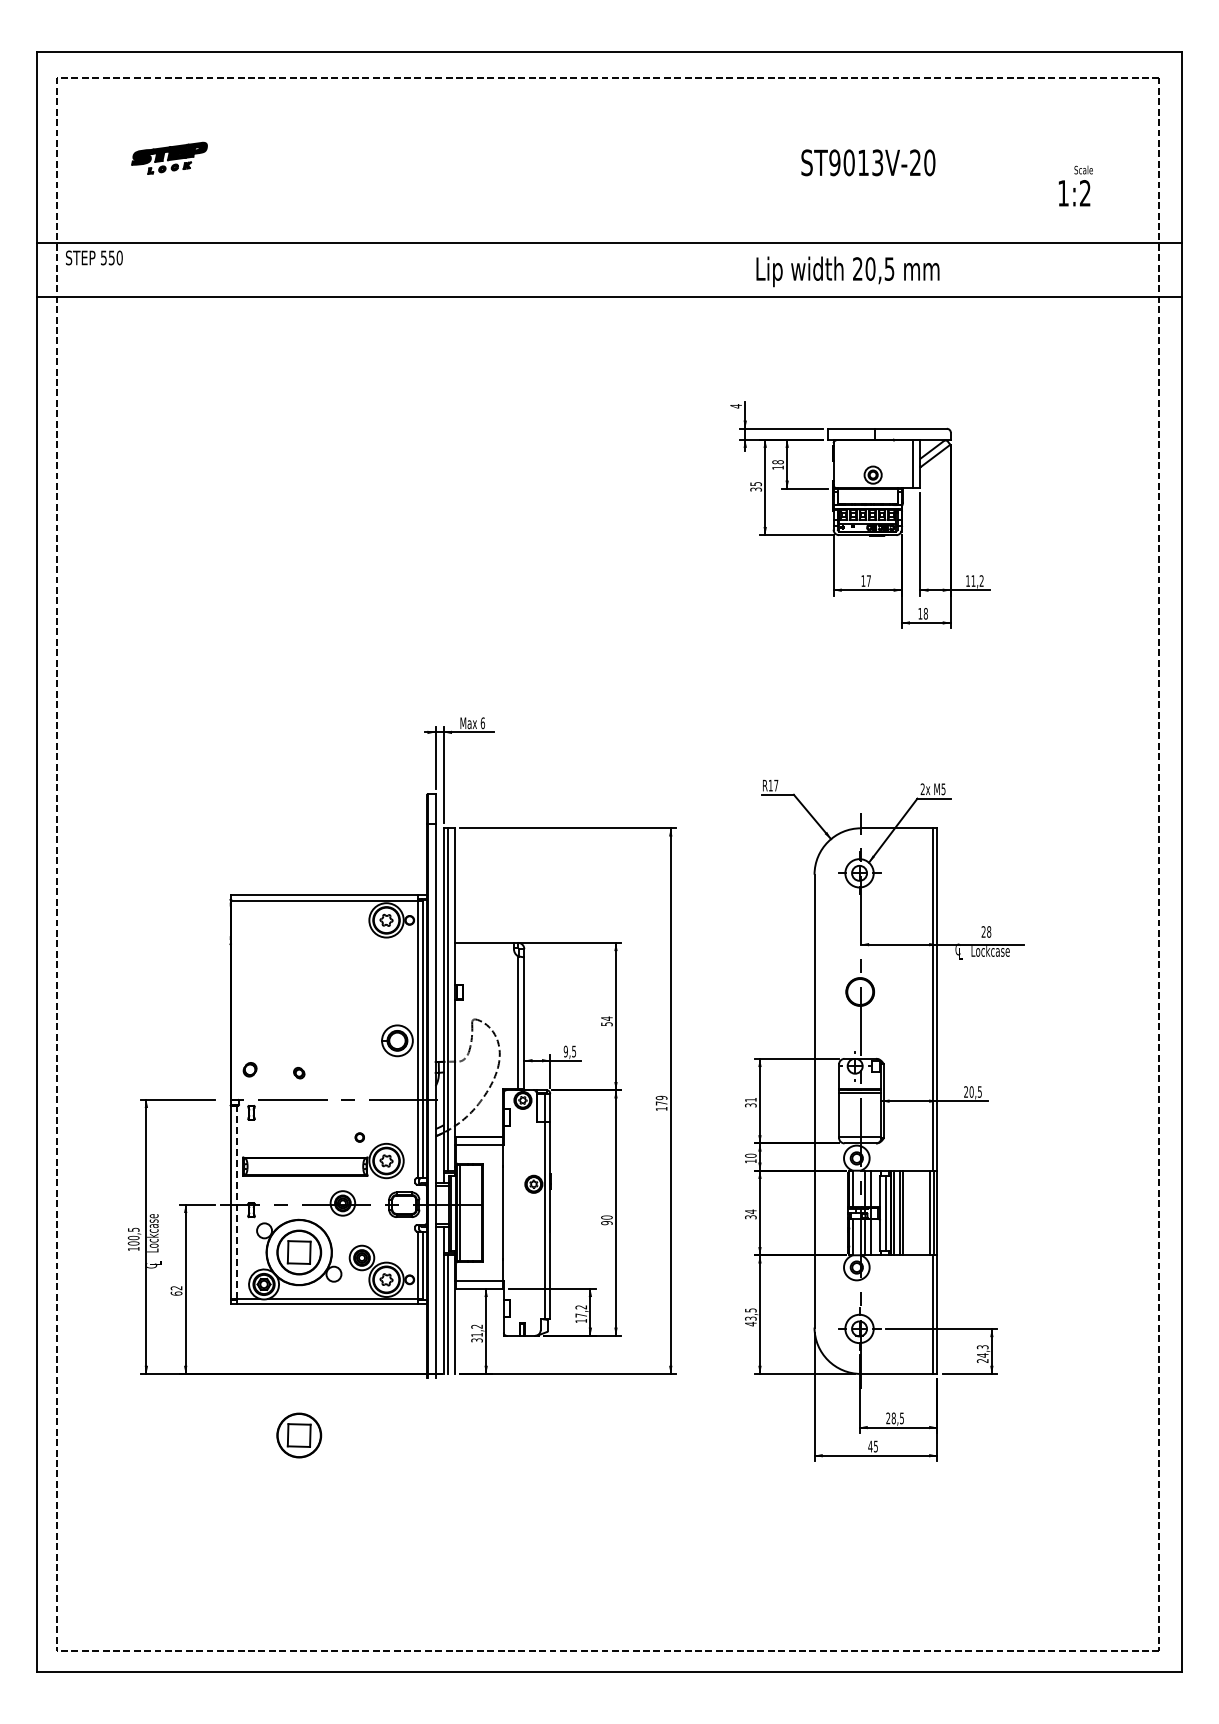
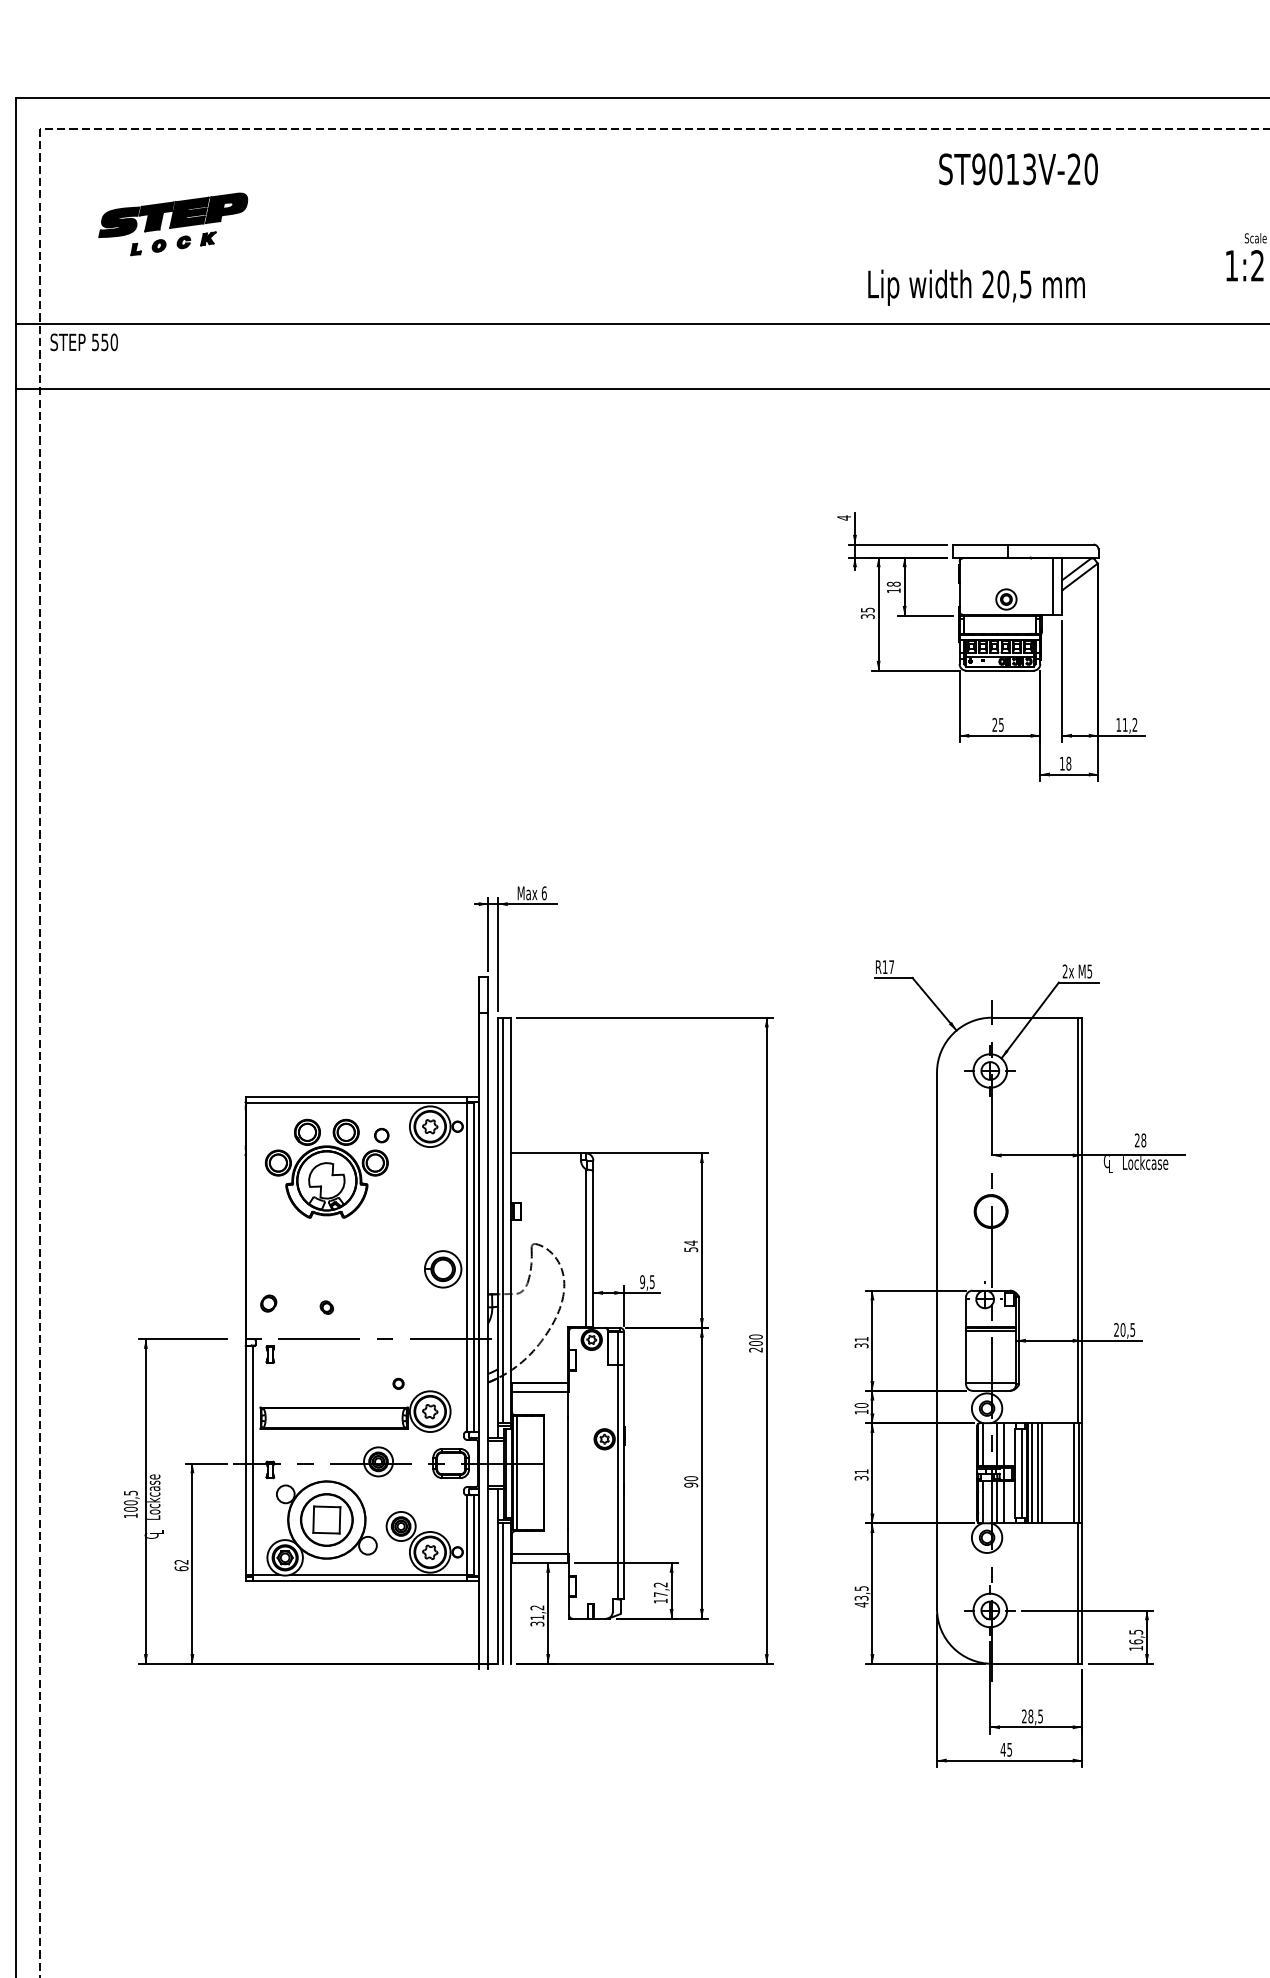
part: (169, 158) -> (173, 224), size x1.67
text: (868, 162) -> (1018, 168), moved
text: (847, 271) -> (976, 287), moved
text: (865, 580) -> (997, 724), 17 -> 25
part: (299, 955) -> (327, 1168), added
text: (661, 1103) -> (755, 1343), 179 -> 200
line: (236, 1202) -> (252, 1460), dashed -> solid
text: (750, 1211) -> (861, 1471), 34 -> 31
text: (982, 1353) -> (1135, 1639), 24,3 -> 16,5
part: (299, 1435) -> (327, 1736), removed

